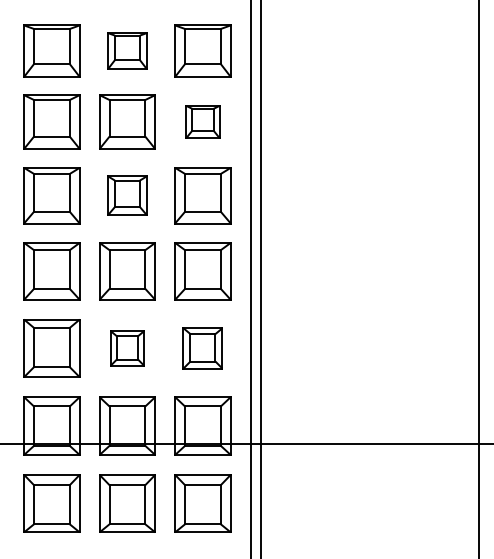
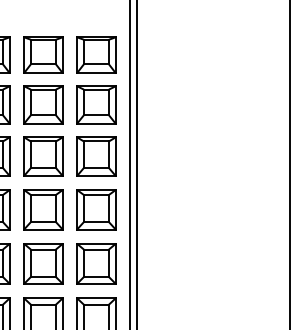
part: (127, 50) -> (43, 54), size x1.43
part: (202, 121) -> (96, 104), size x1.67
part: (127, 195) -> (43, 156), size x1.43
part: (127, 348) -> (43, 263), size x1.67
part: (202, 348) -> (96, 263), size x1.43

